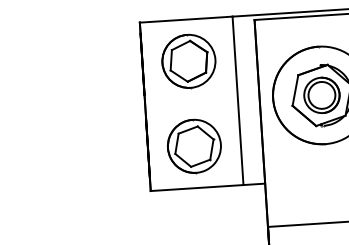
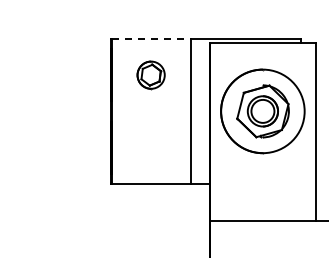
line: (186, 19) -> (151, 39), solid -> dashed
part: (188, 62) -> (150, 75), size x0.6
part: (193, 147) -> (150, 148), removed

